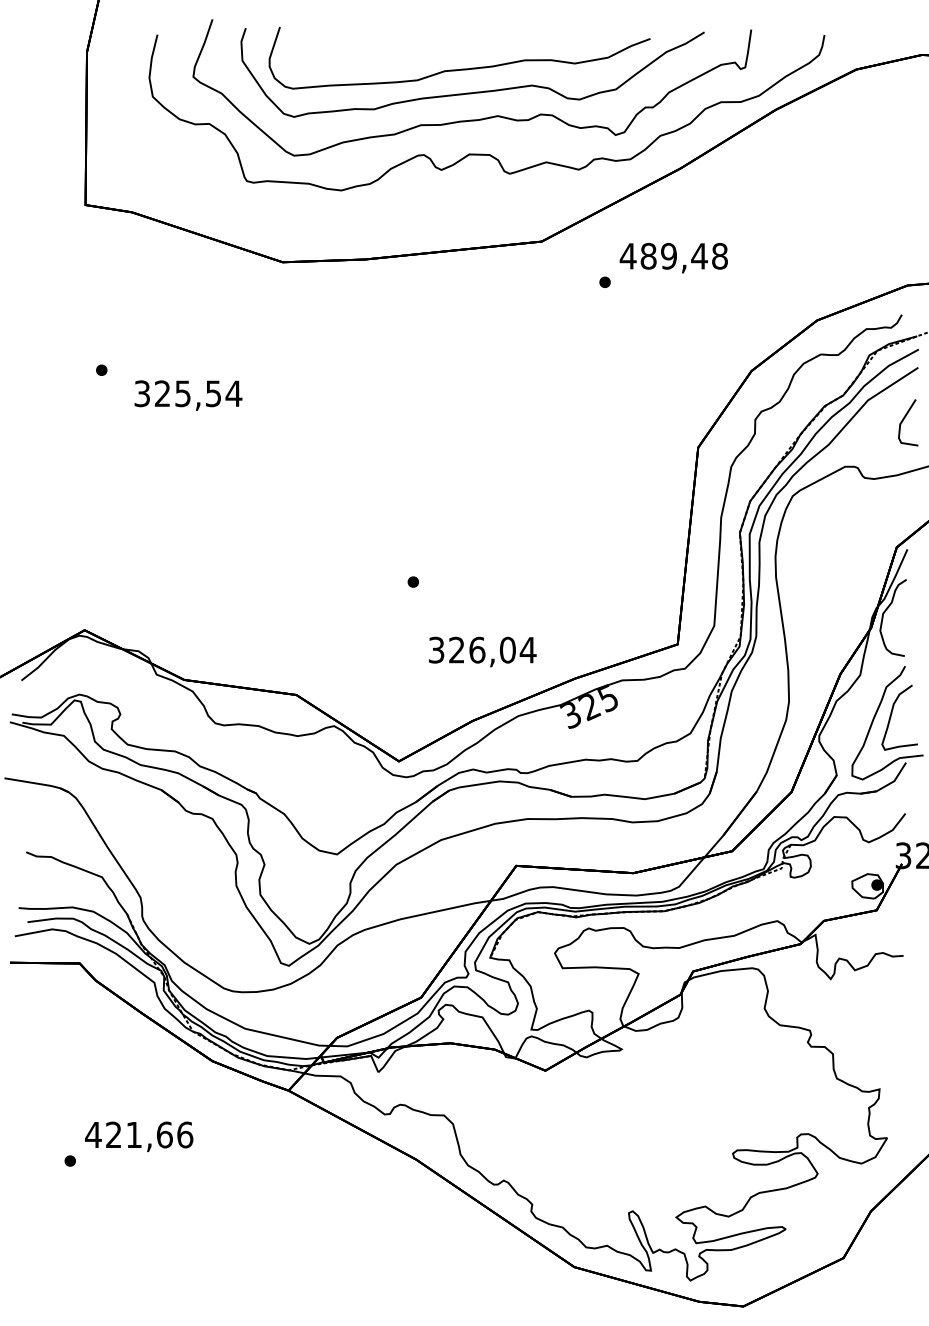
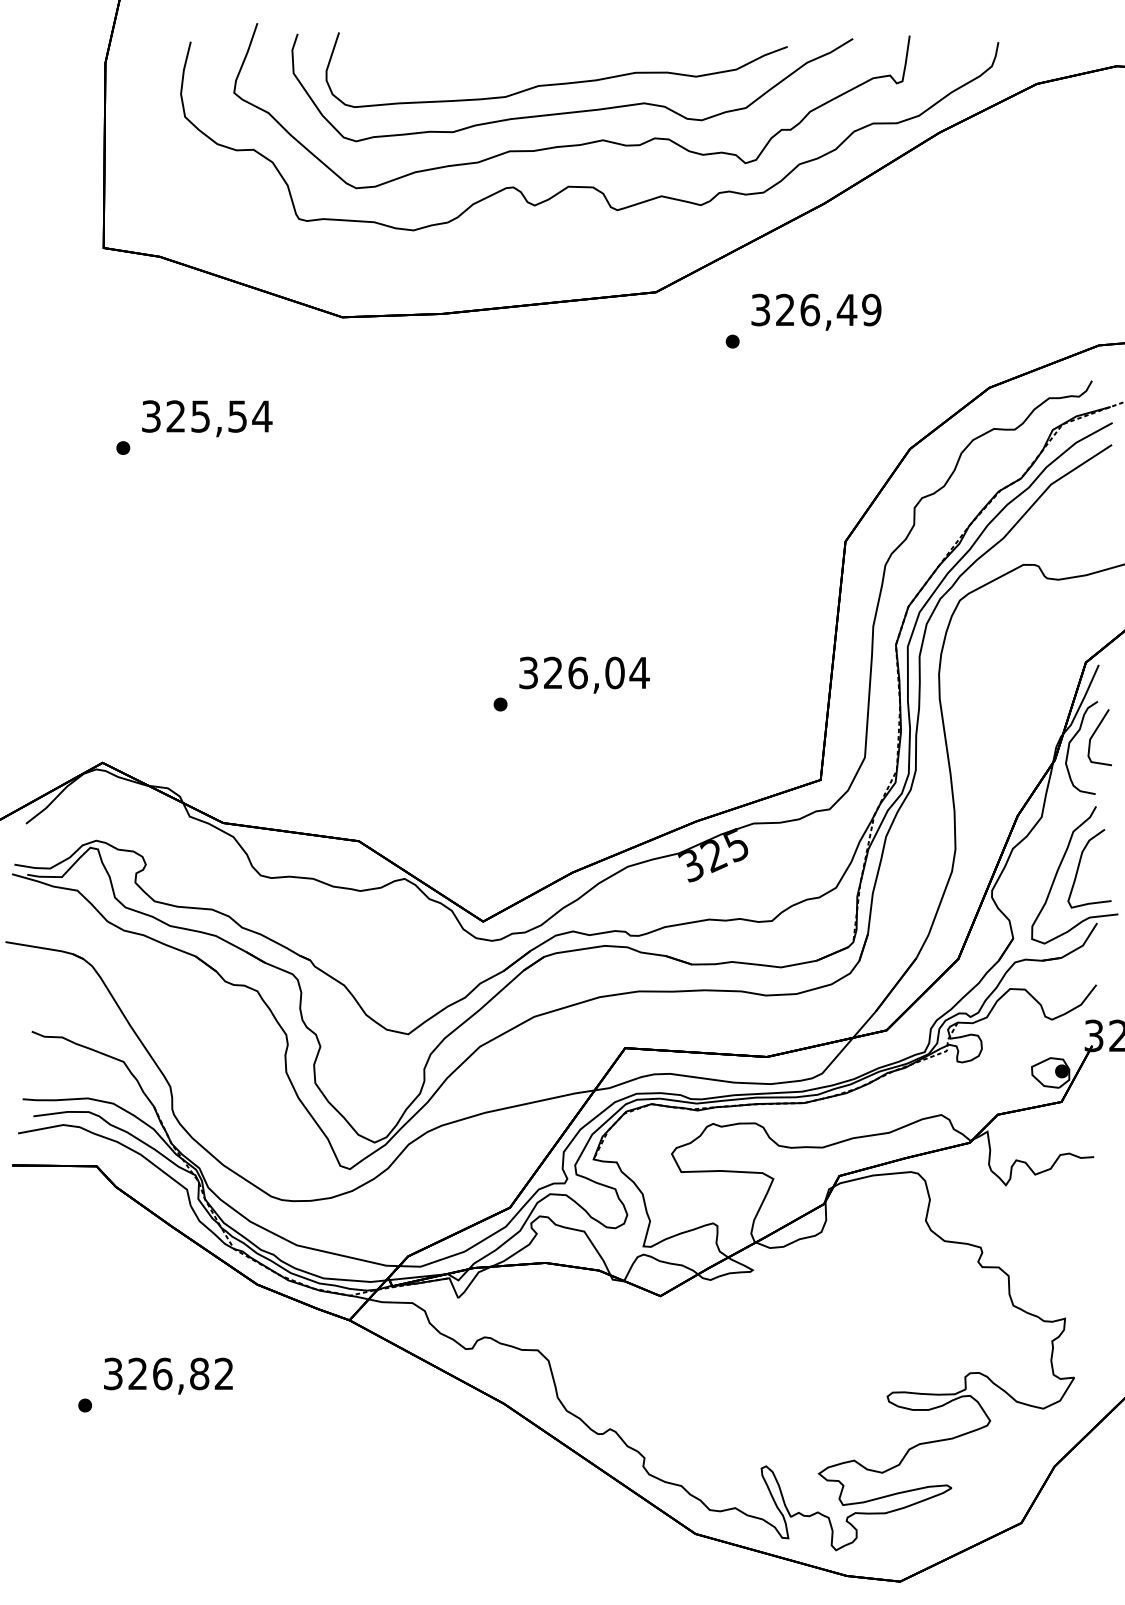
text: (673, 255) -> (815, 309), 489,48 -> 326,49
text: (188, 395) -> (207, 418), moved
line: (903, 420) -> (1094, 734), moved
text: (482, 651) -> (584, 674), moved
text: (139, 1134) -> (168, 1373), 421,66 -> 326,82

